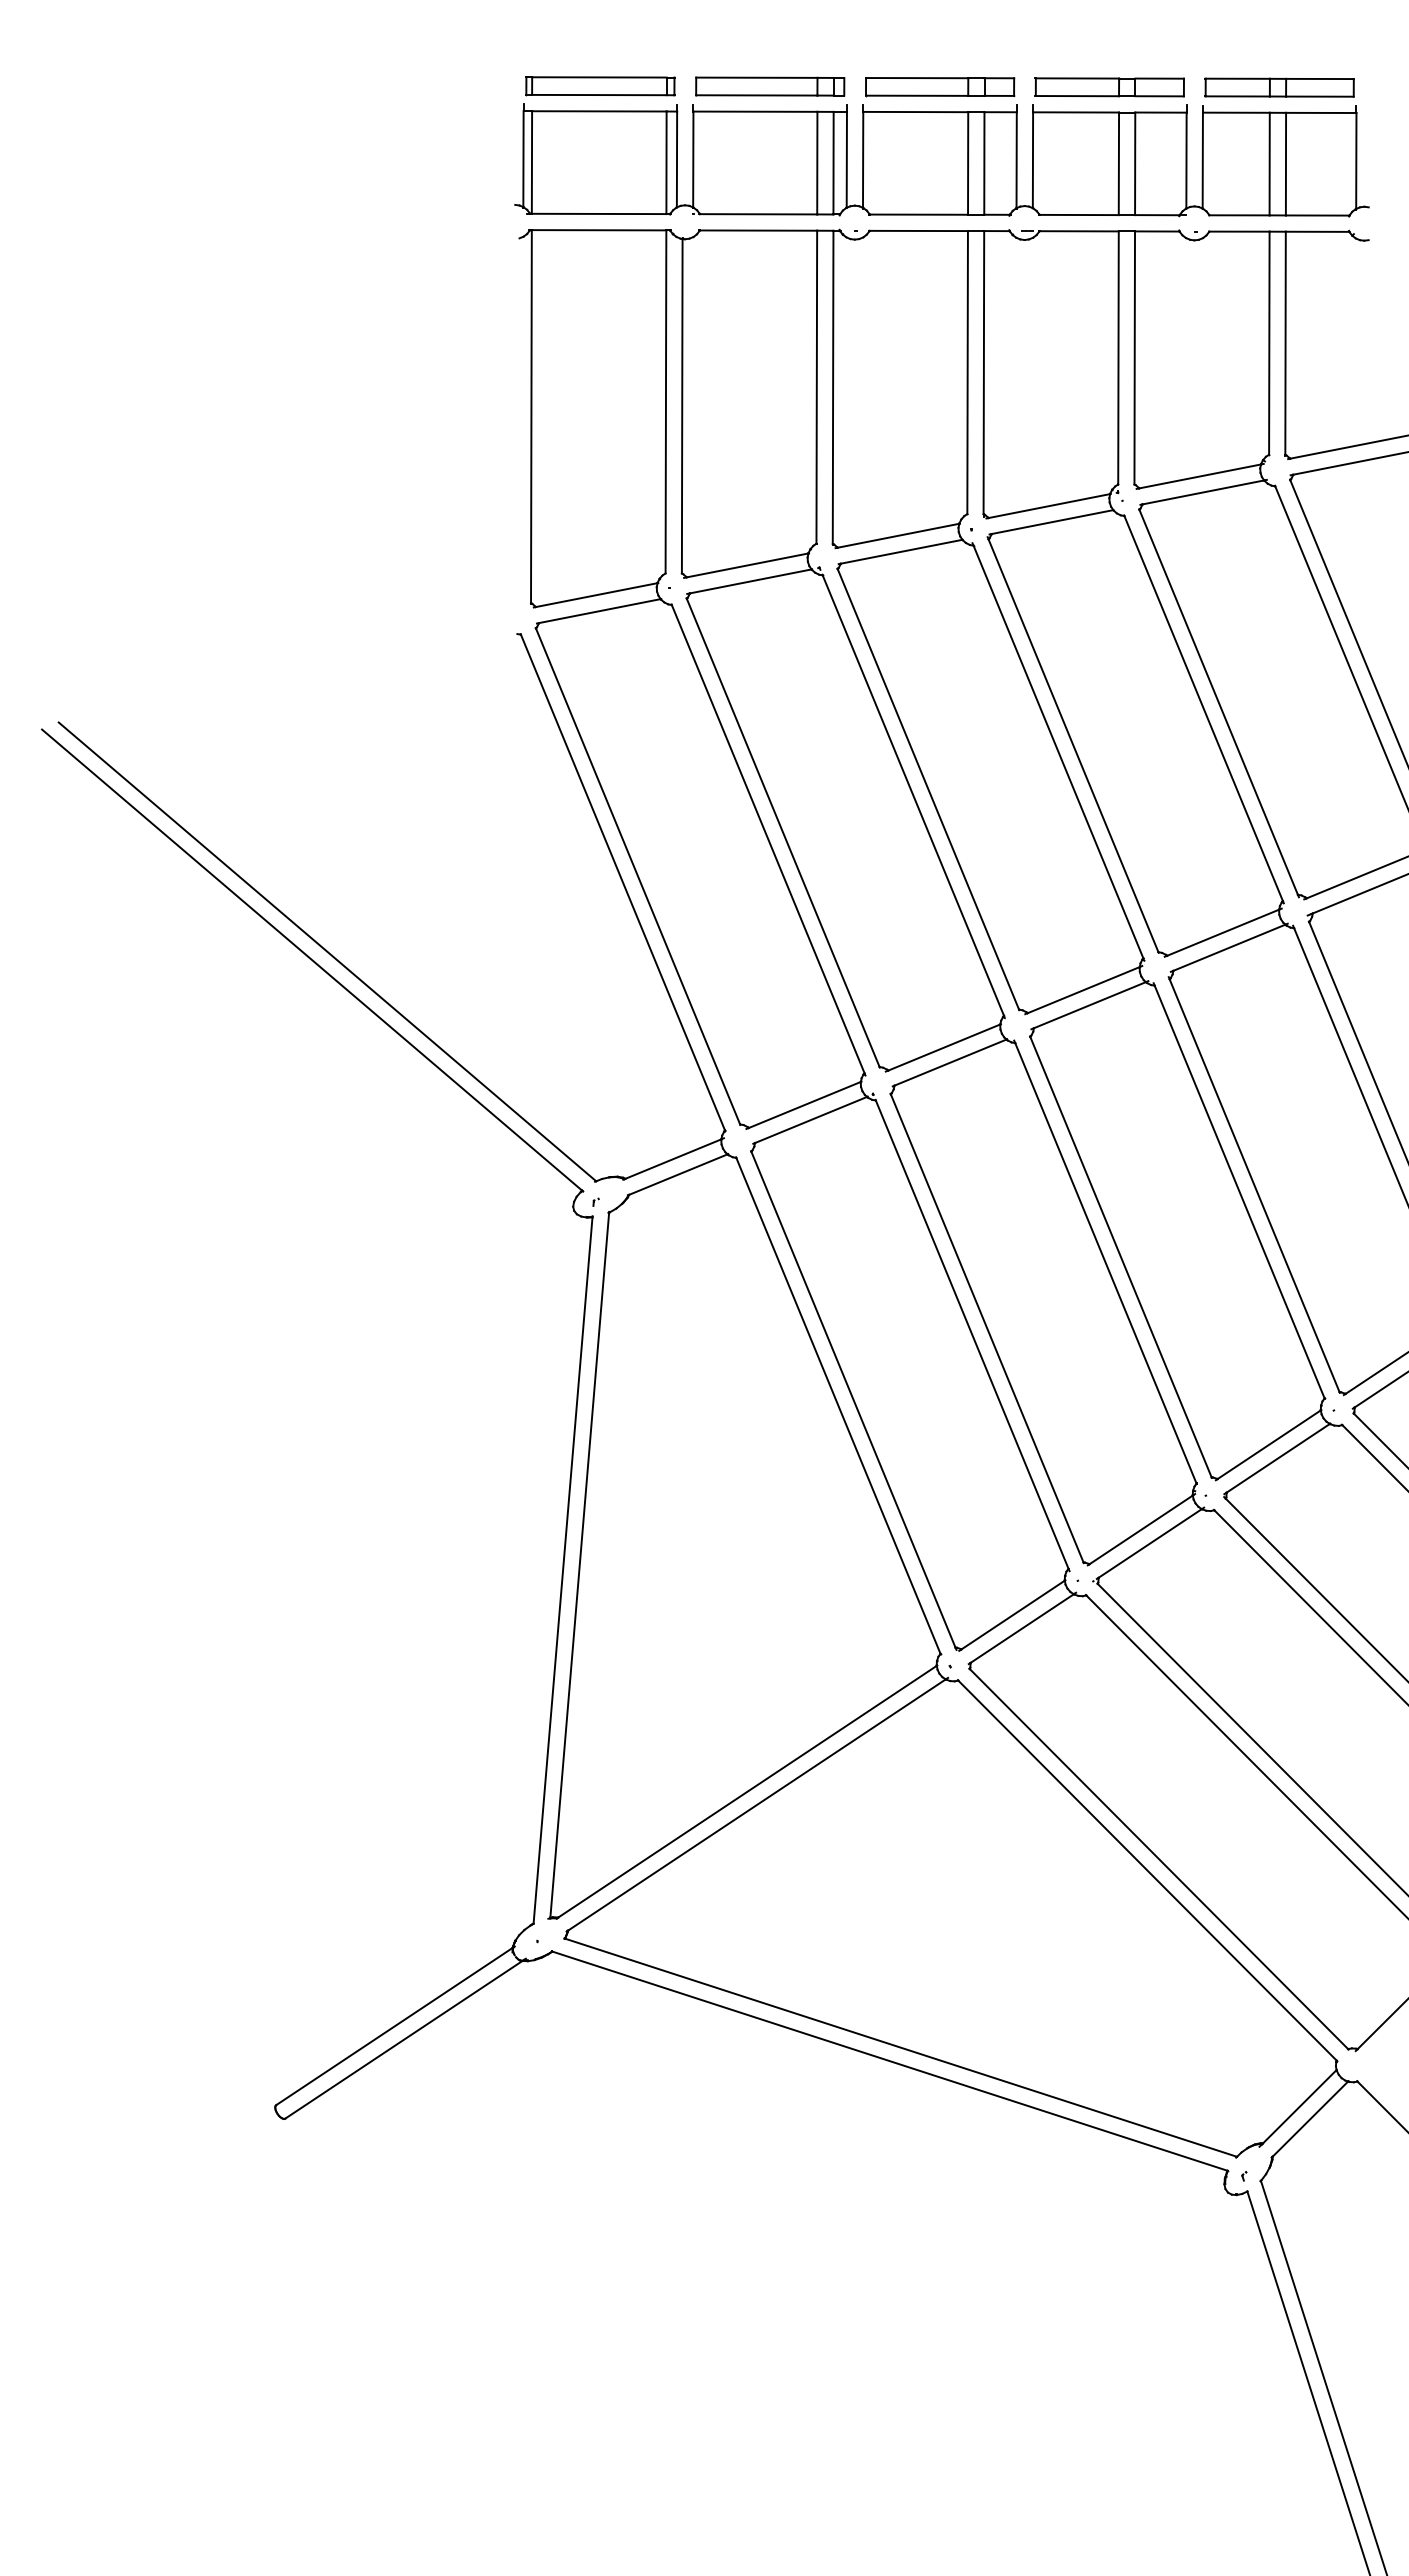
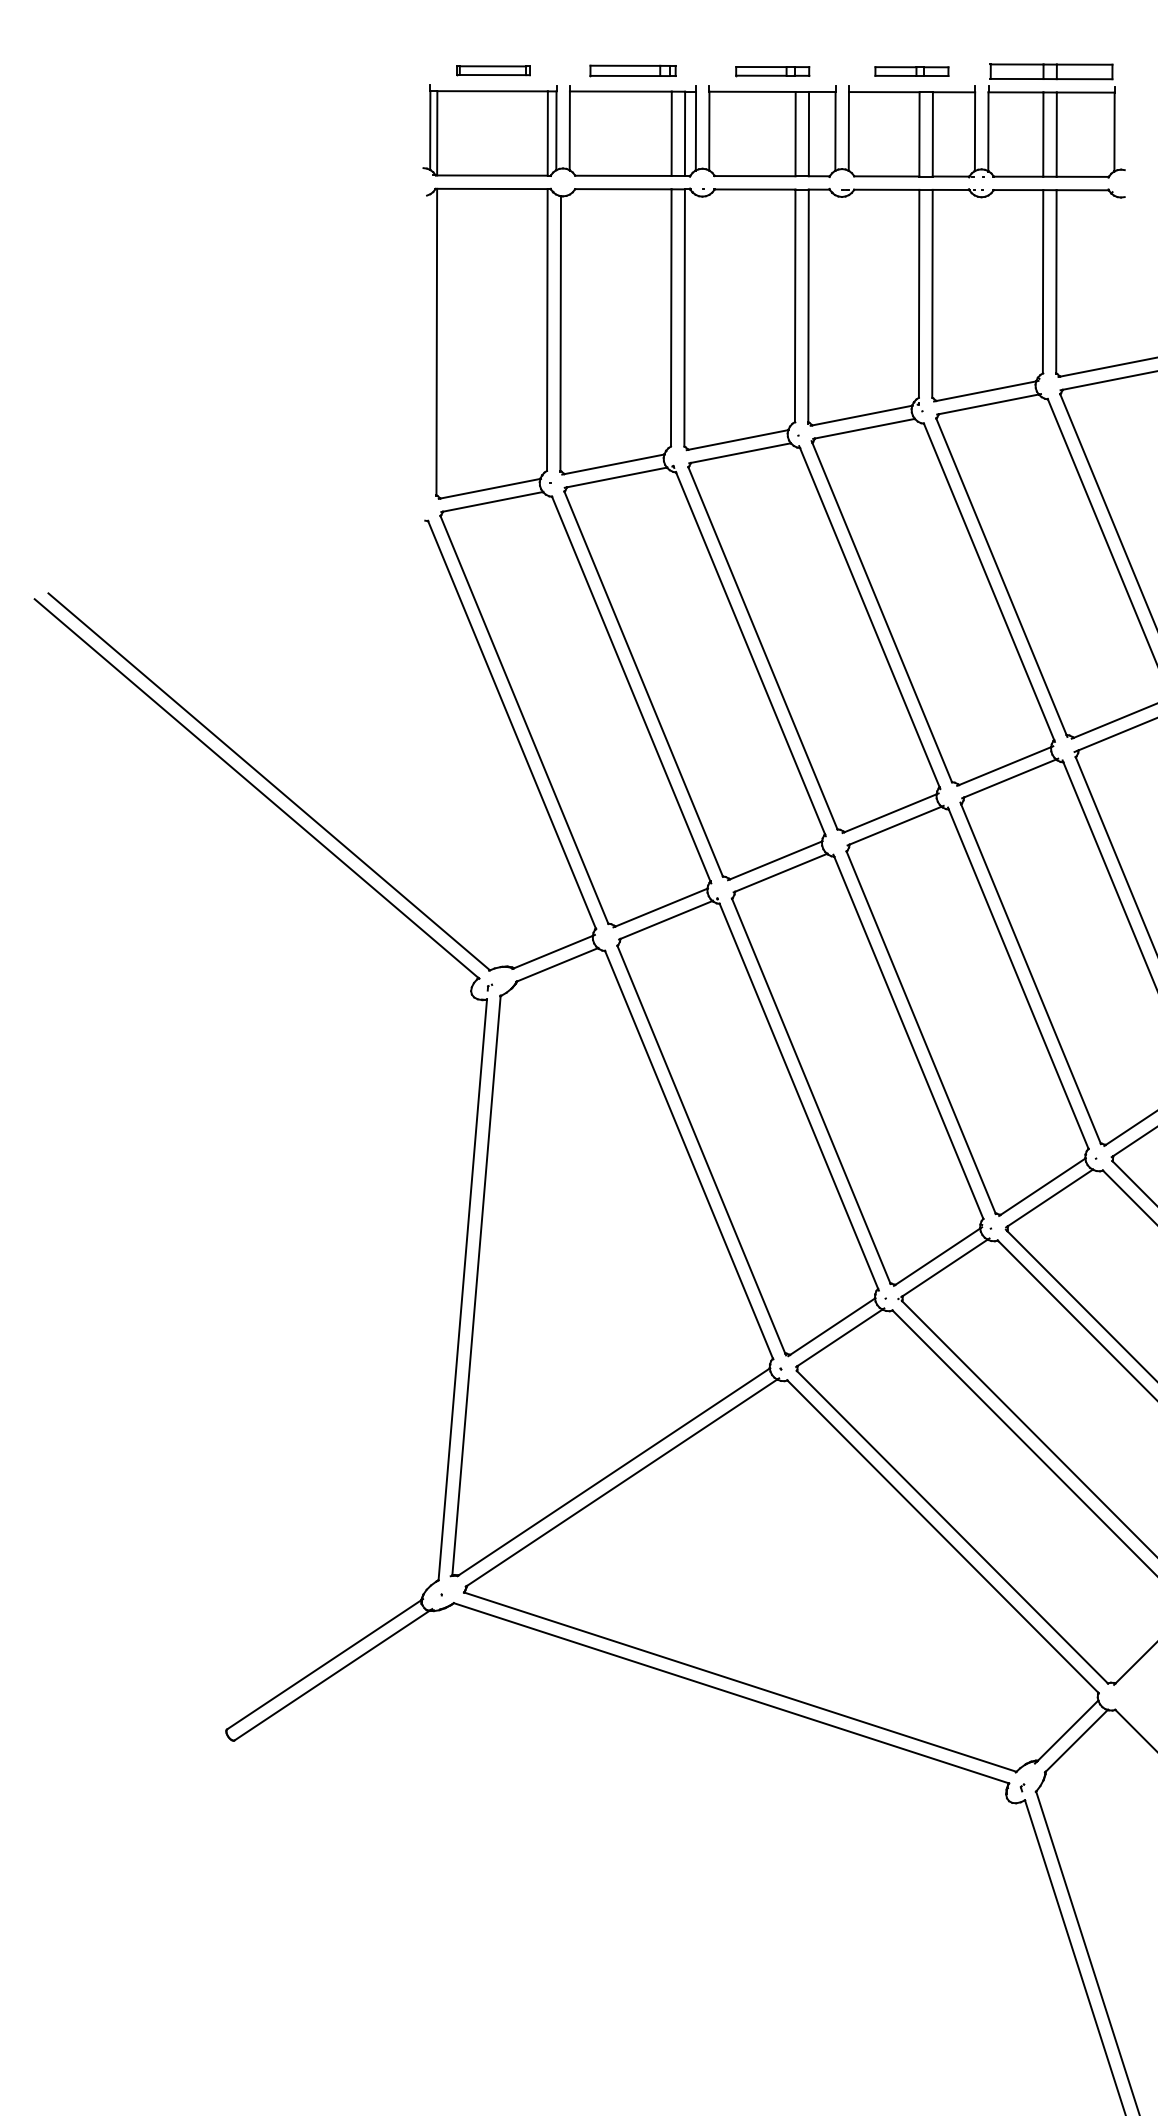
part: (600, 86) -> (493, 70), size x0.6
part: (770, 86) -> (633, 70), size x0.7
part: (940, 87) -> (772, 71), size x0.6
part: (1109, 87) -> (911, 71), size x0.6

